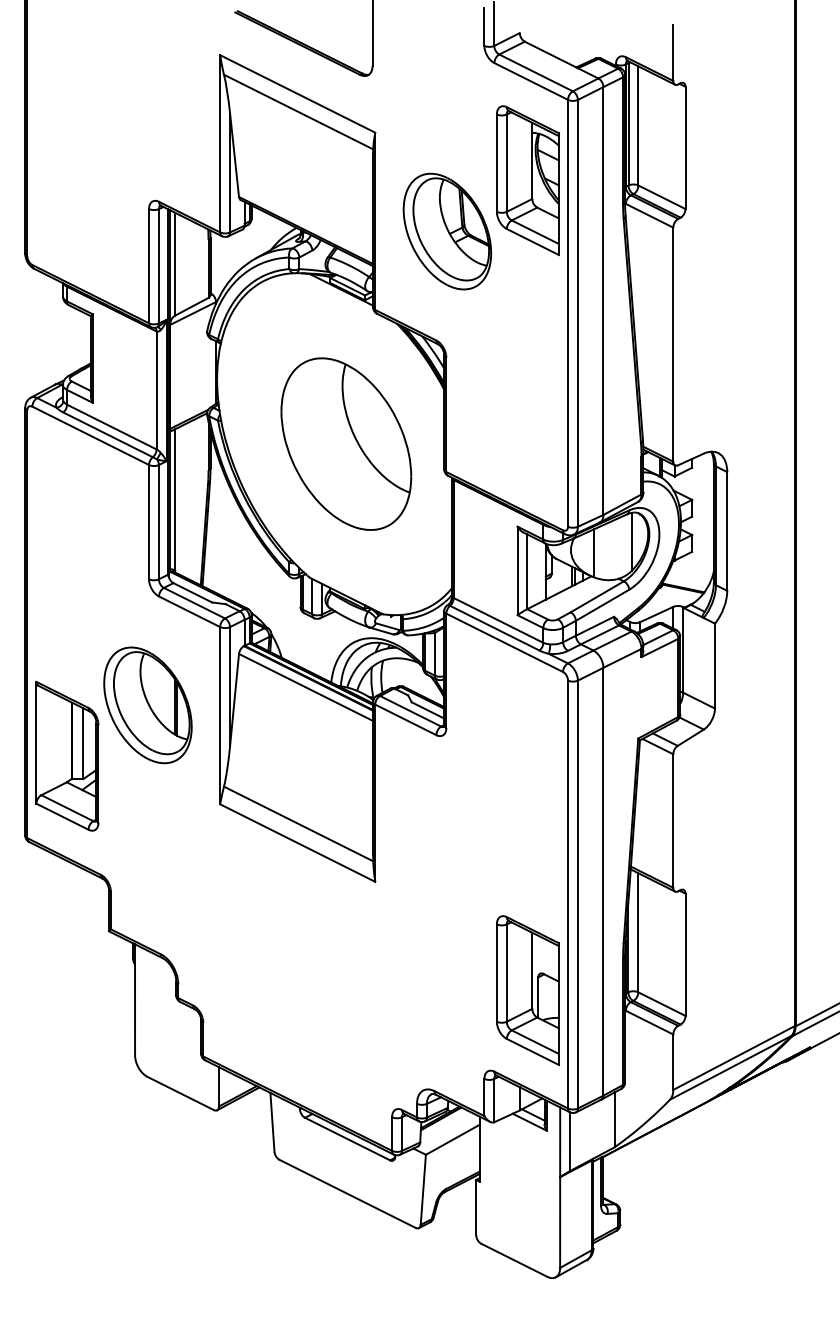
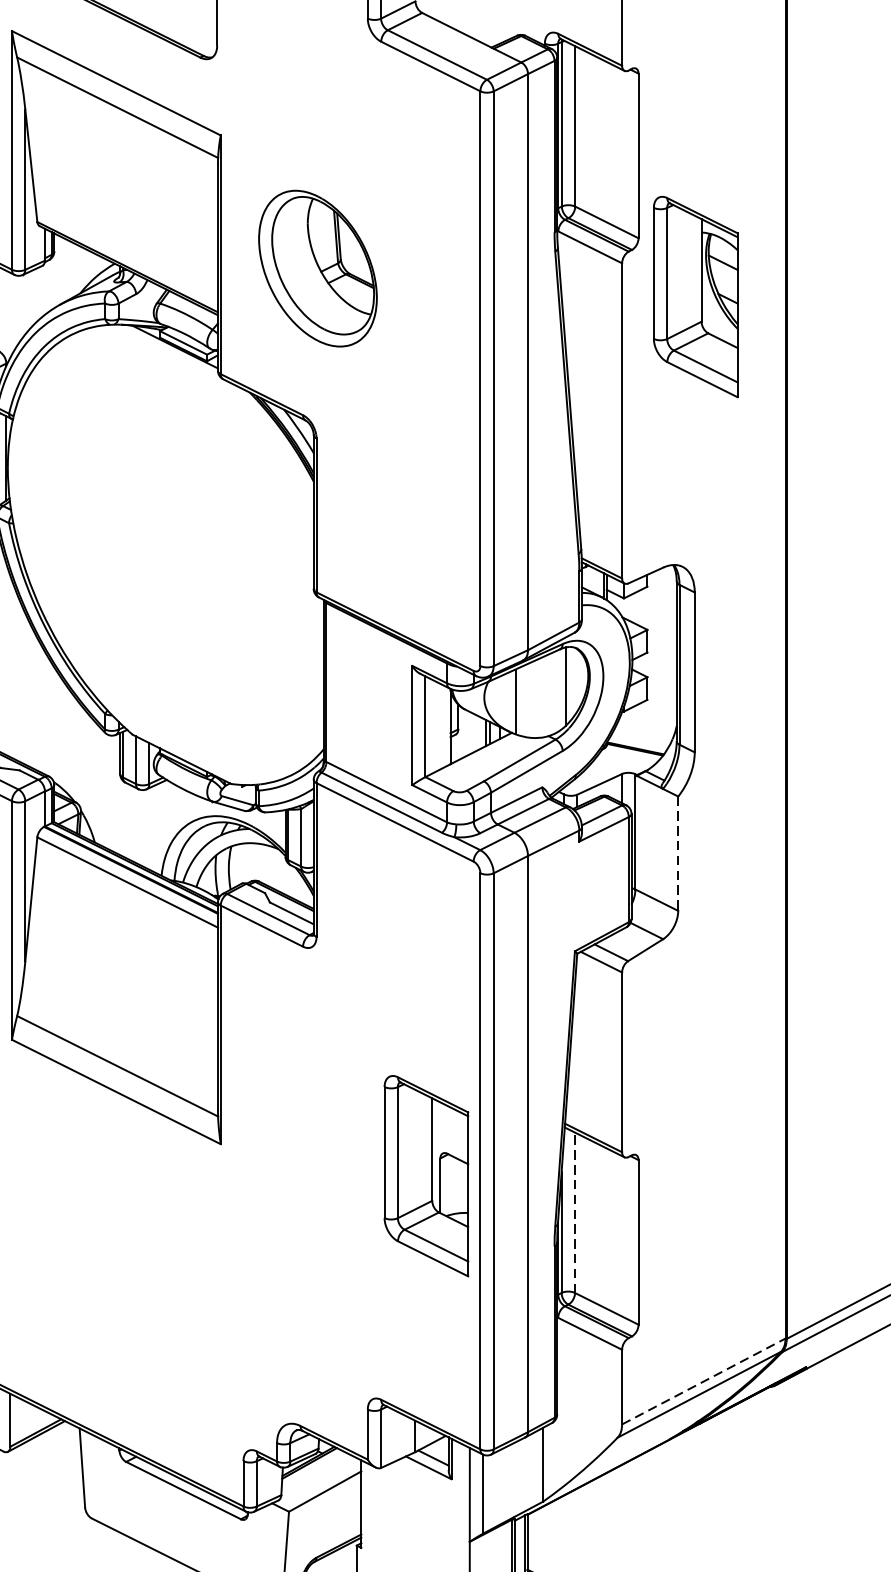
part: (527, 180) -> (695, 296), moved
part: (346, 443) -> (182, 553), removed
line: (714, 666) -> (677, 854), solid -> dashed
line: (638, 932) -> (575, 1212), solid -> dashed
part: (527, 990) -> (425, 1176), moved
line: (733, 1058) -> (703, 1382), solid -> dashed

